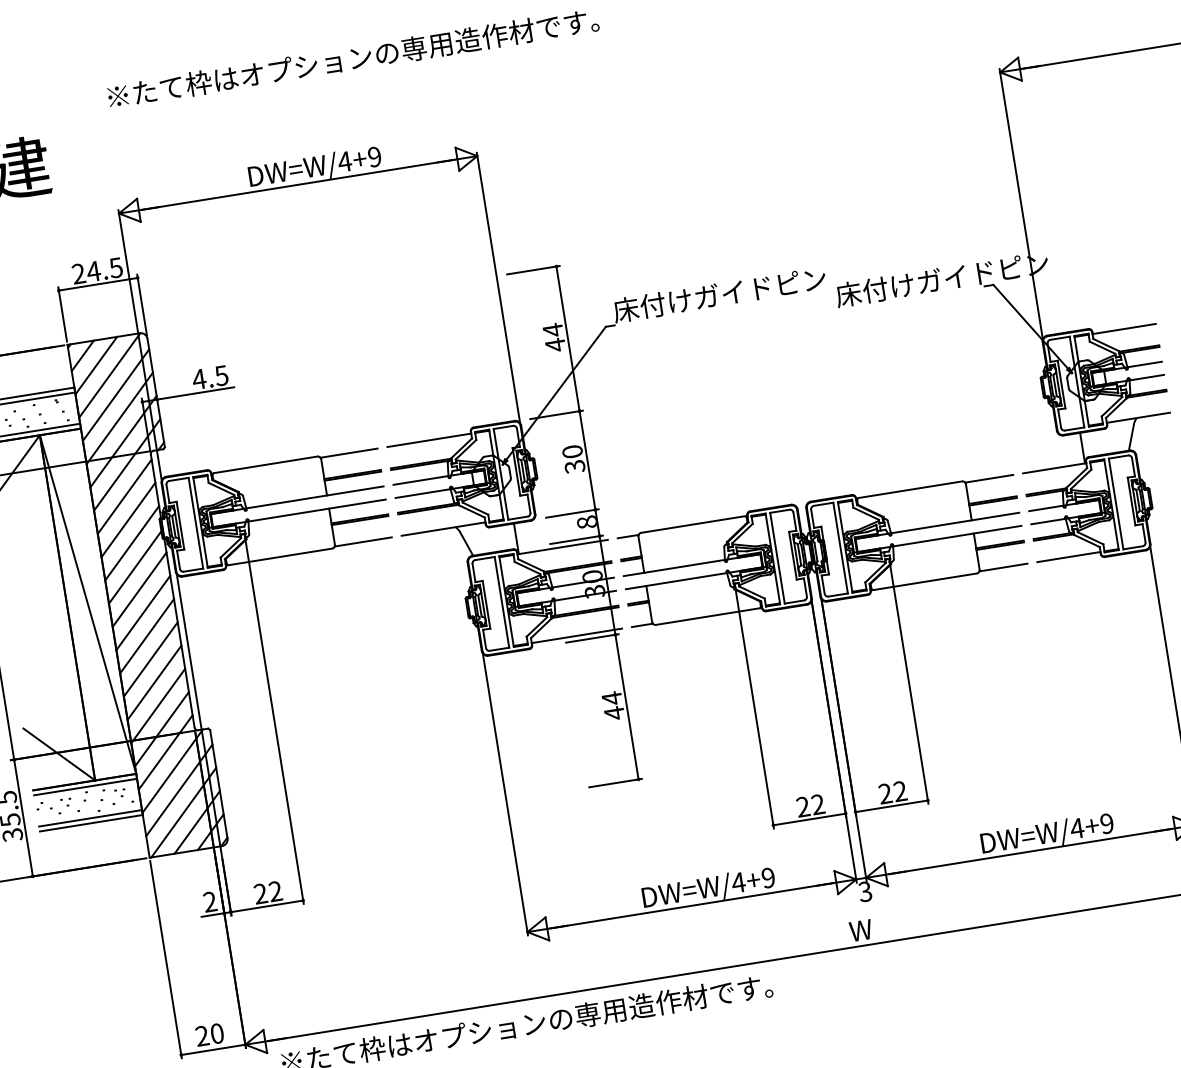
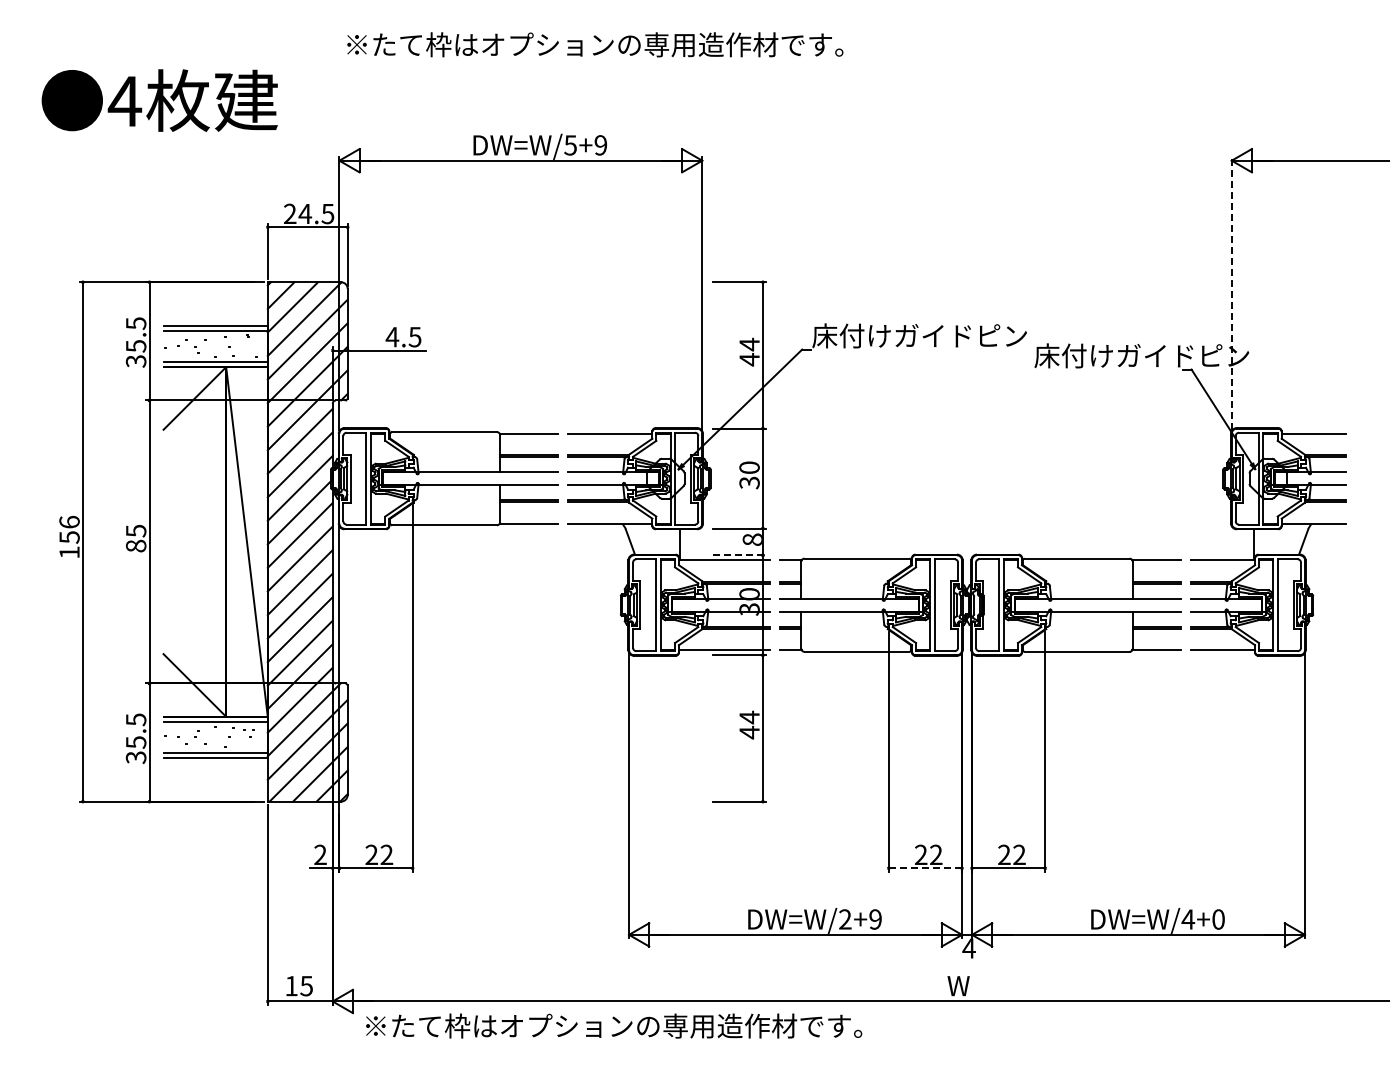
text: (344, 161) -> (570, 145), DW=W/4+9 -> DW=W/5+9
line: (1020, 203) -> (1231, 293), solid -> dashed
line: (576, 540) -> (739, 555), solid -> dashed
line: (809, 819) -> (925, 868), solid -> dashed
text: (1107, 823) -> (1218, 919), DW=W/4+9 -> DW=W/4+0
text: (738, 882) -> (845, 919), DW=W/4+9 -> DW=W/2+9
text: (864, 891) -> (968, 948), 3 -> 4
text: (209, 1034) -> (298, 985), 20 -> 15

